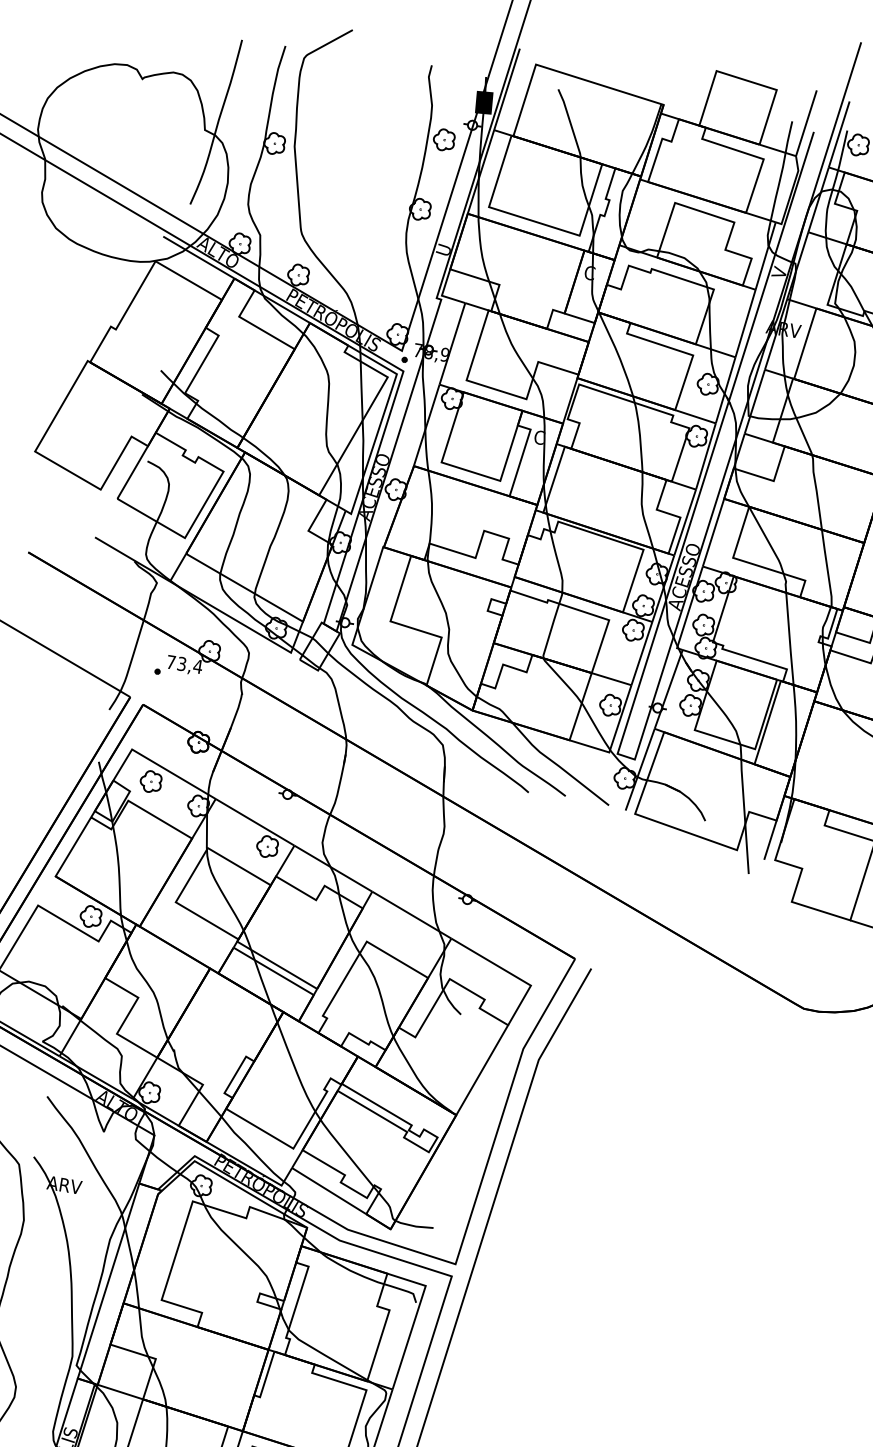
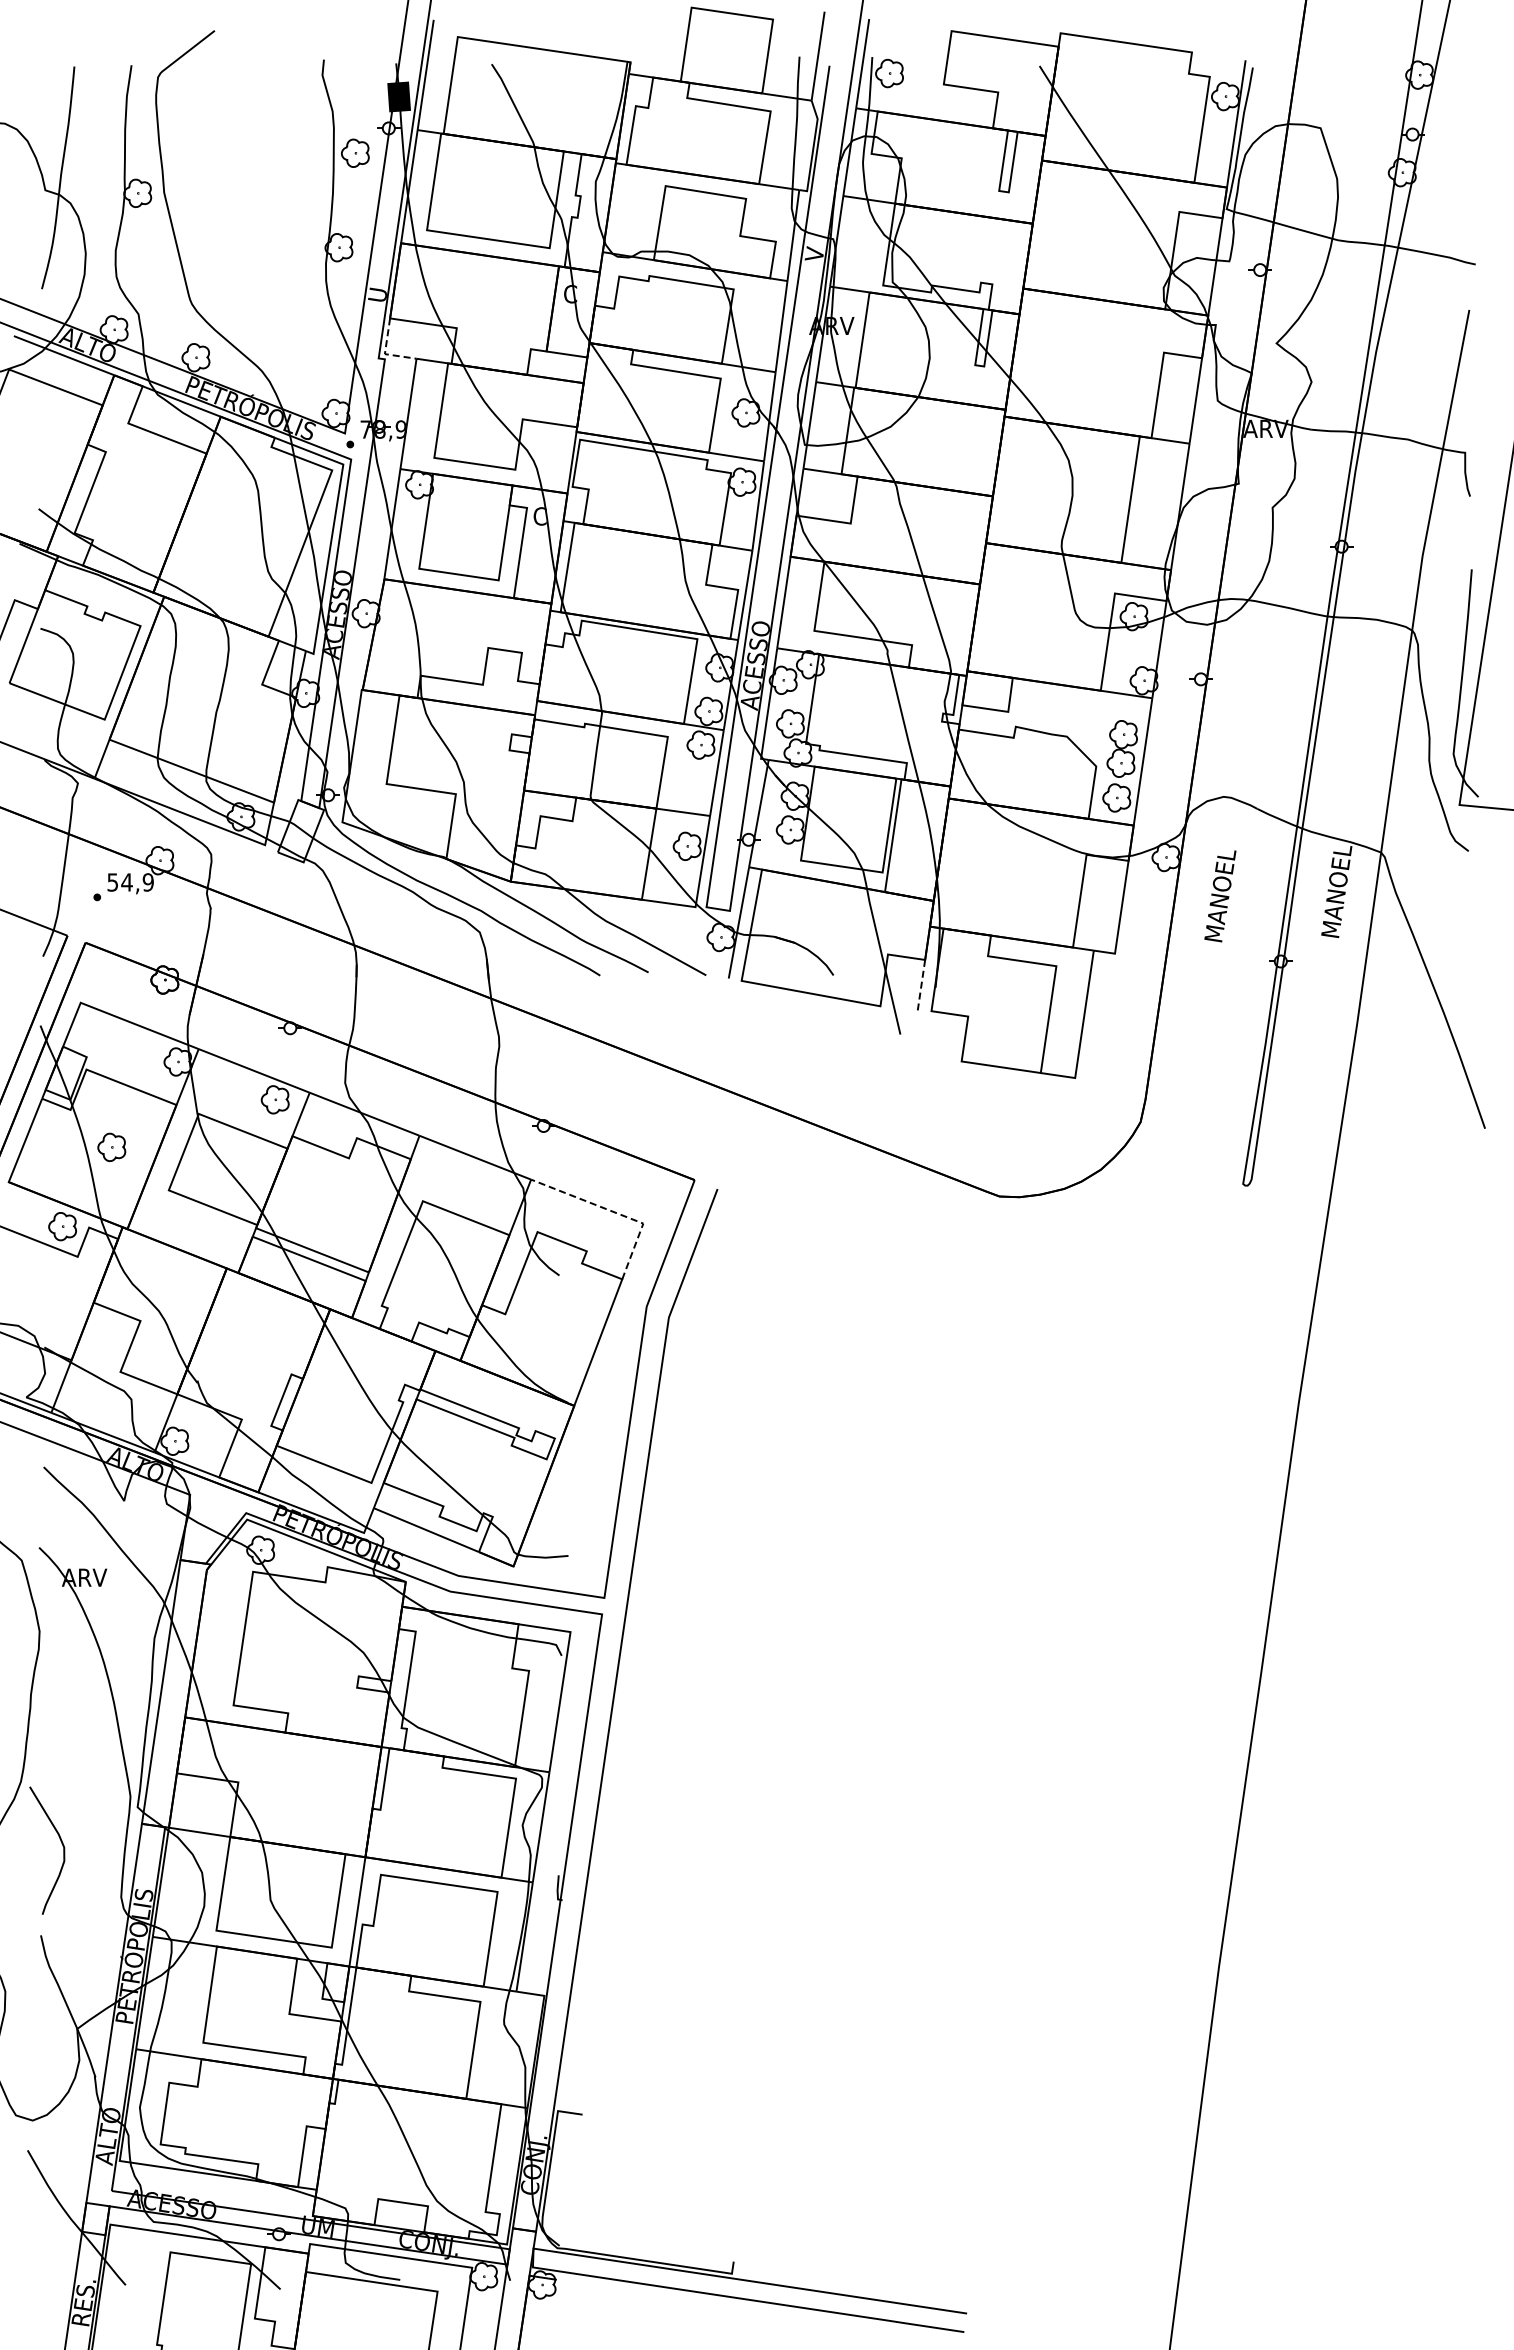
line: (442, 294) -> (385, 352), solid -> dashed
text: (184, 664) -> (130, 882), 73,4 -> 54,9
part: (150, 781) -> (111, 1146), moved
line: (770, 840) -> (921, 986), solid -> dashed
line: (511, 973) -> (615, 1212), solid -> dashed

